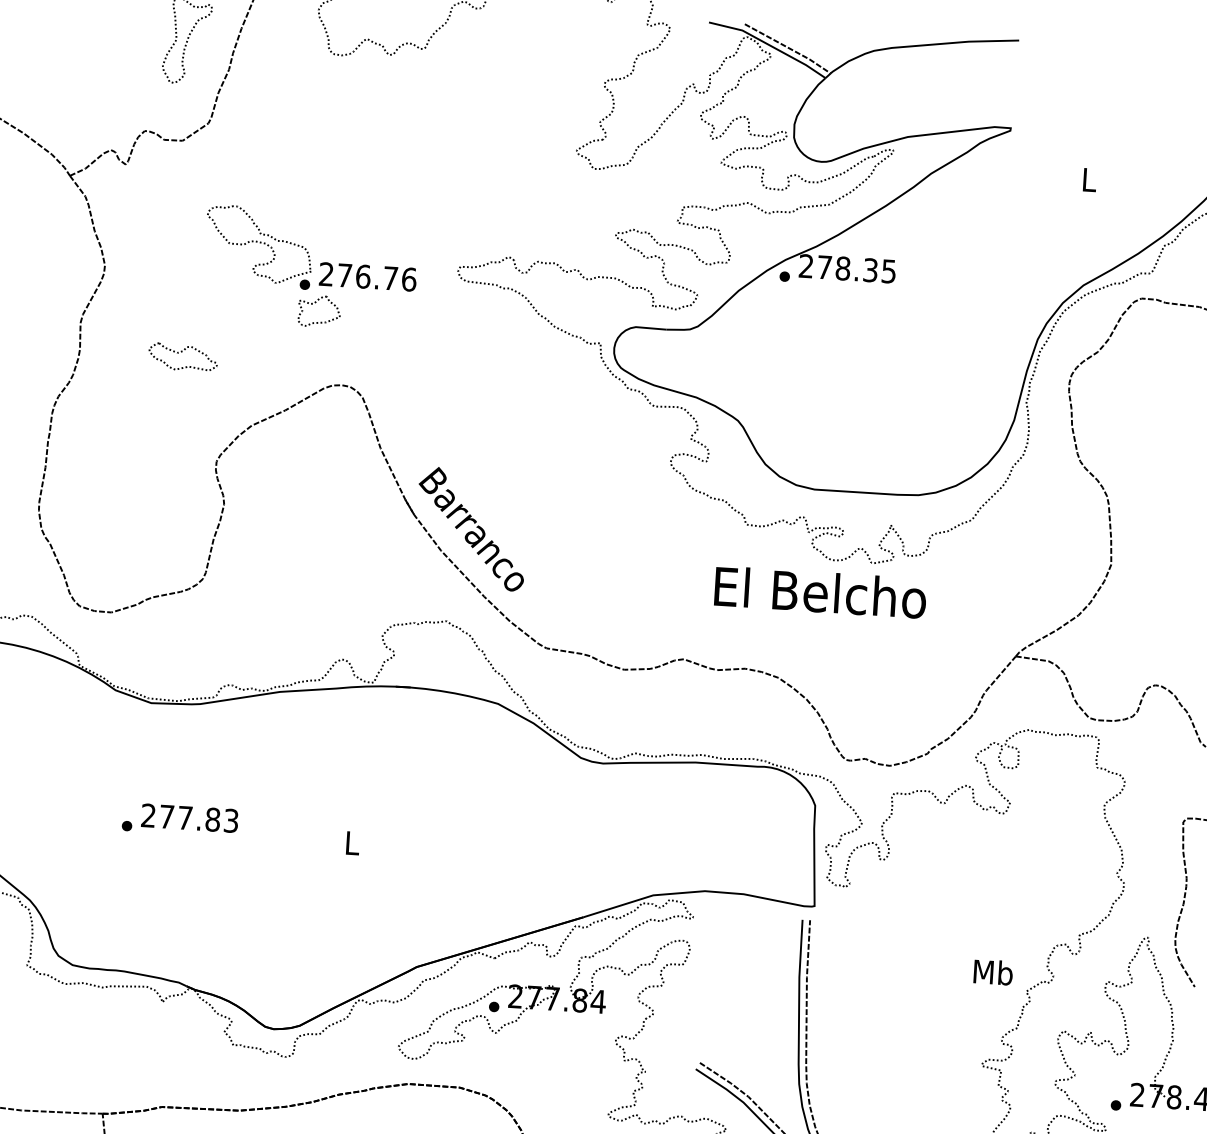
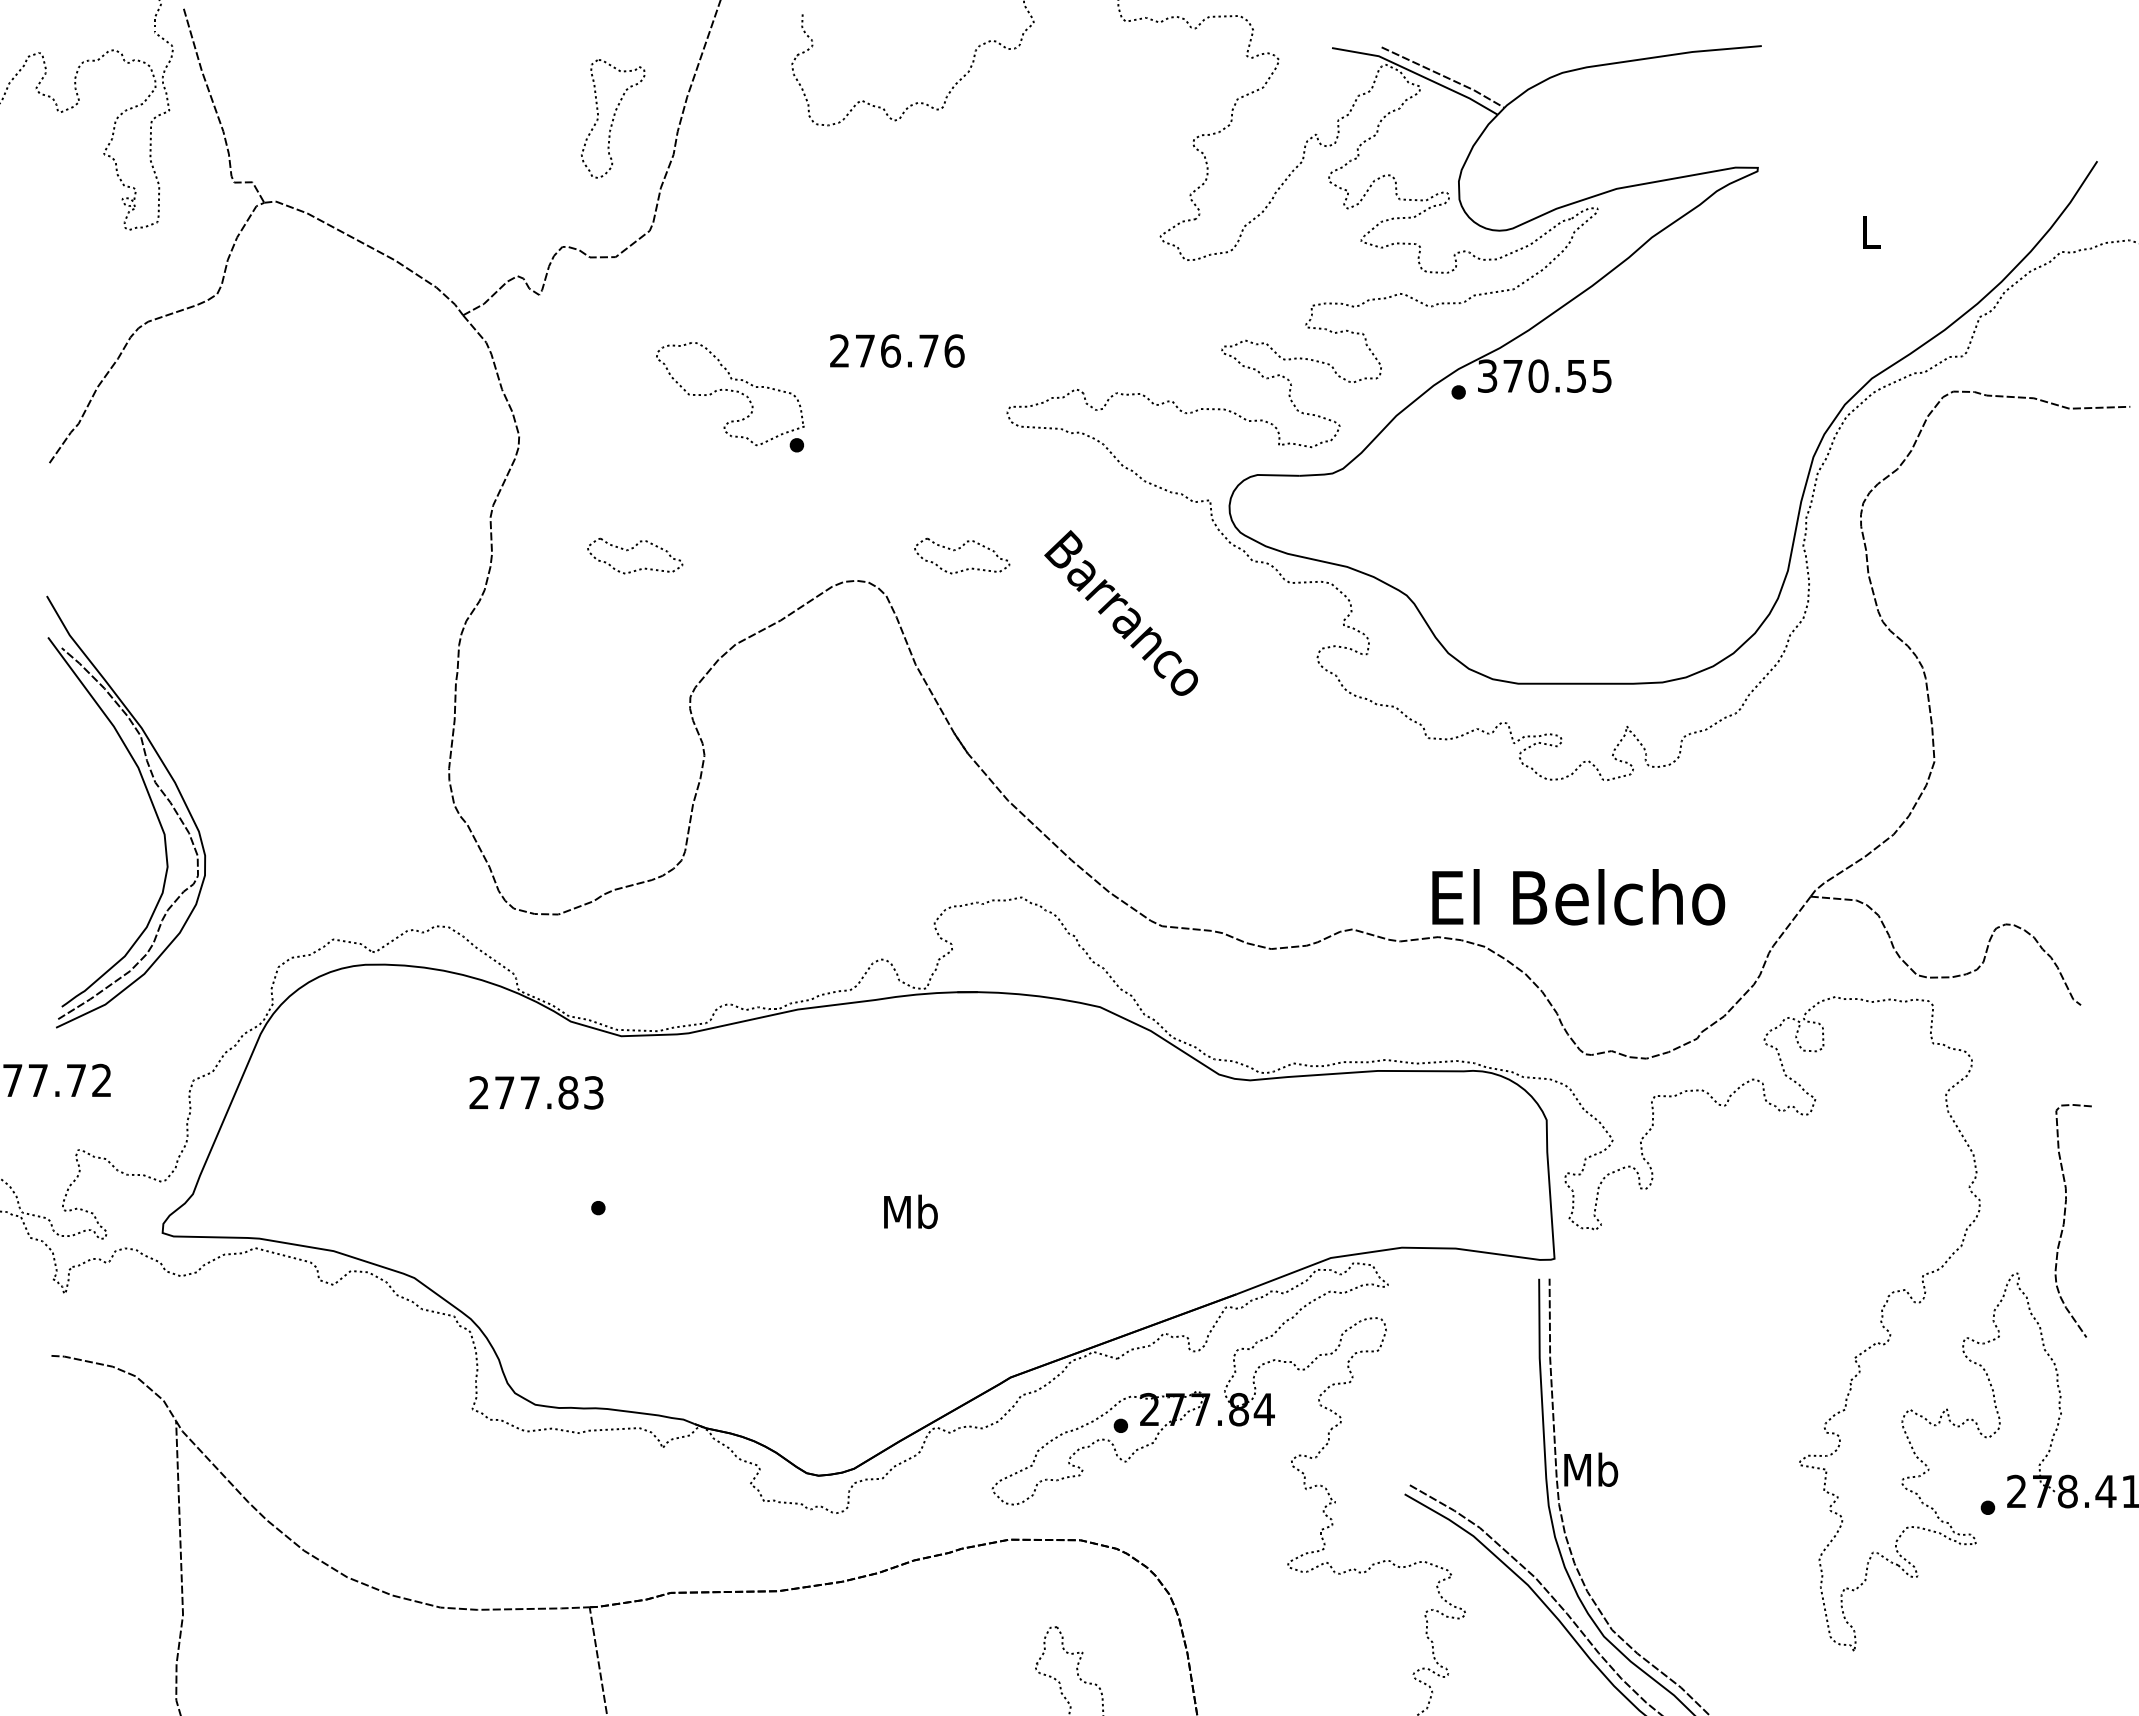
text: (838, 267) -> (1531, 375), 278.35 -> 370.55
text: (368, 276) -> (897, 350), moved
part: (315, 303) -> (813, 469), removed
part: (417, 367) -> (959, 549), added
text: (471, 528) -> (1120, 612), moved
text: (820, 592) -> (1578, 897), moved
text: (189, 818) -> (536, 1092), moved
text: (352, 842) -> (910, 1211), L -> Mb
text: (993, 972) -> (1591, 1469), moved

